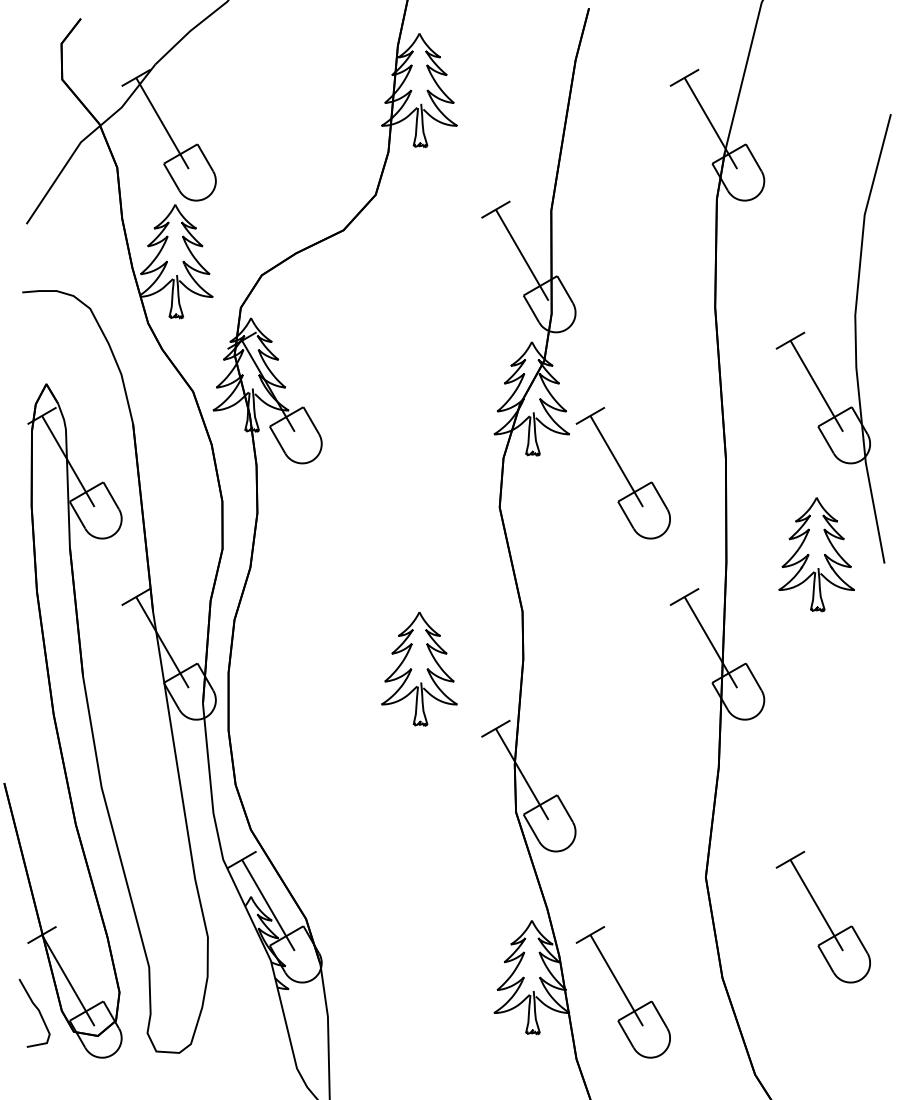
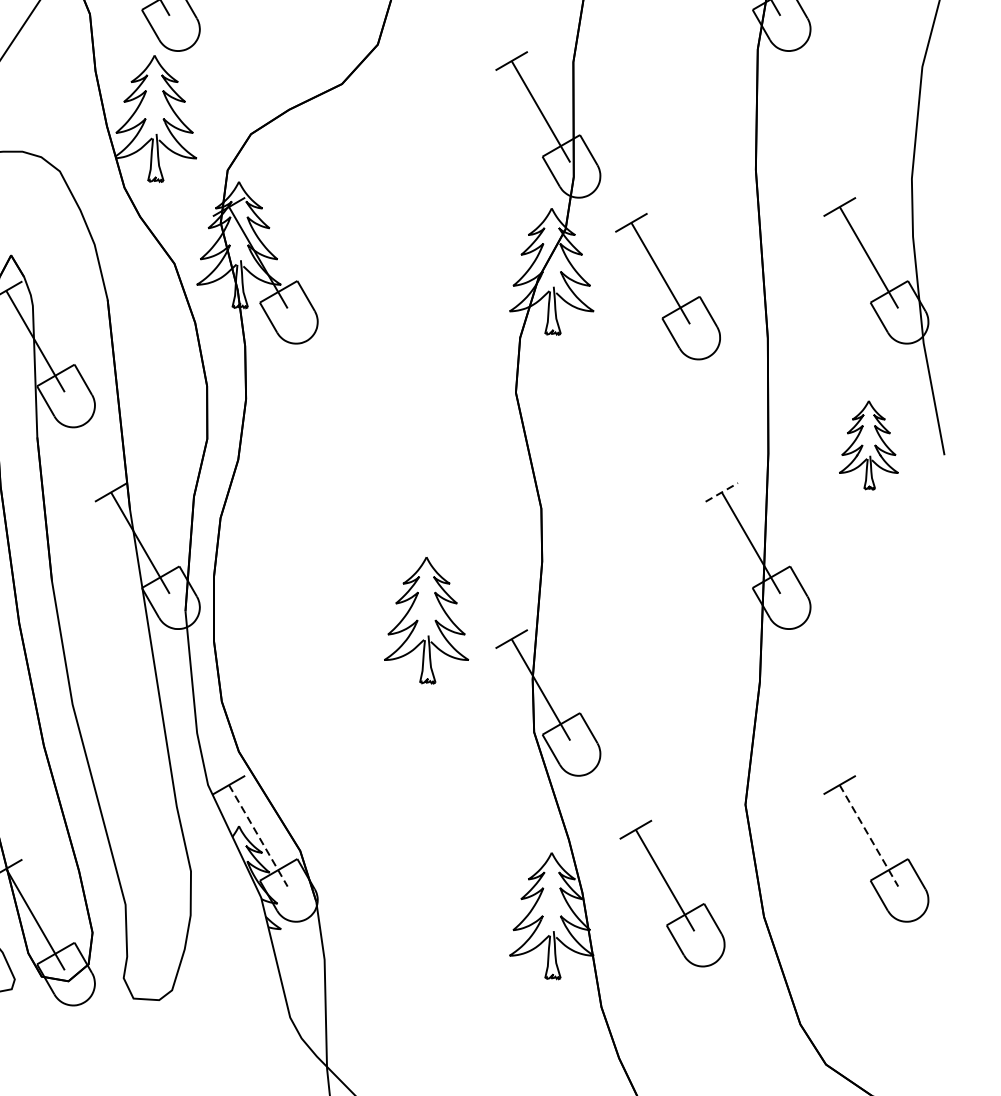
part: (622, 473) -> (667, 286), moved
part: (816, 554) -> (868, 445), size x0.7
line: (684, 597) -> (721, 492), solid -> dashed
part: (419, 669) -> (426, 621), moved
line: (268, 905) -> (258, 835), solid -> dashed
line: (816, 905) -> (868, 835), solid -> dashed
part: (622, 992) -> (671, 893), moved

